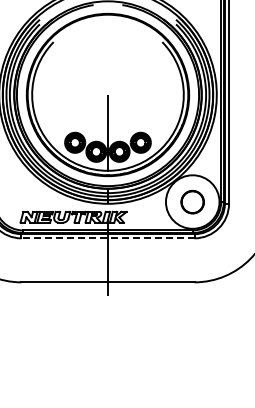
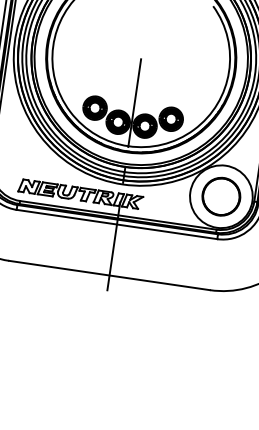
circle: (192, 202) -> (221, 197), size x1.43
line: (107, 238) -> (116, 224), dashed -> solid

